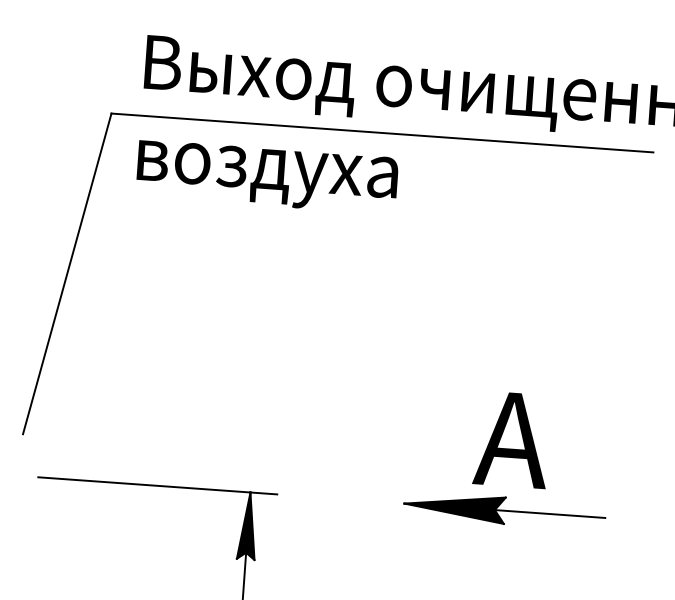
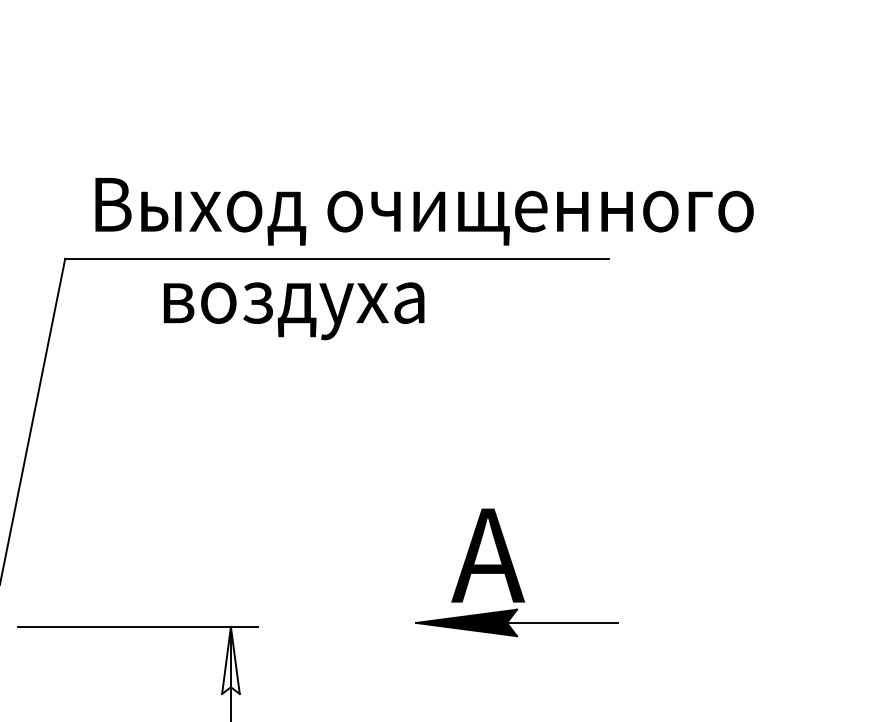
text: (266, 177) -> (293, 311), moved
part: (504, 510) -> (516, 622), moved
fill: (247, 525) -> (230, 660), removed

